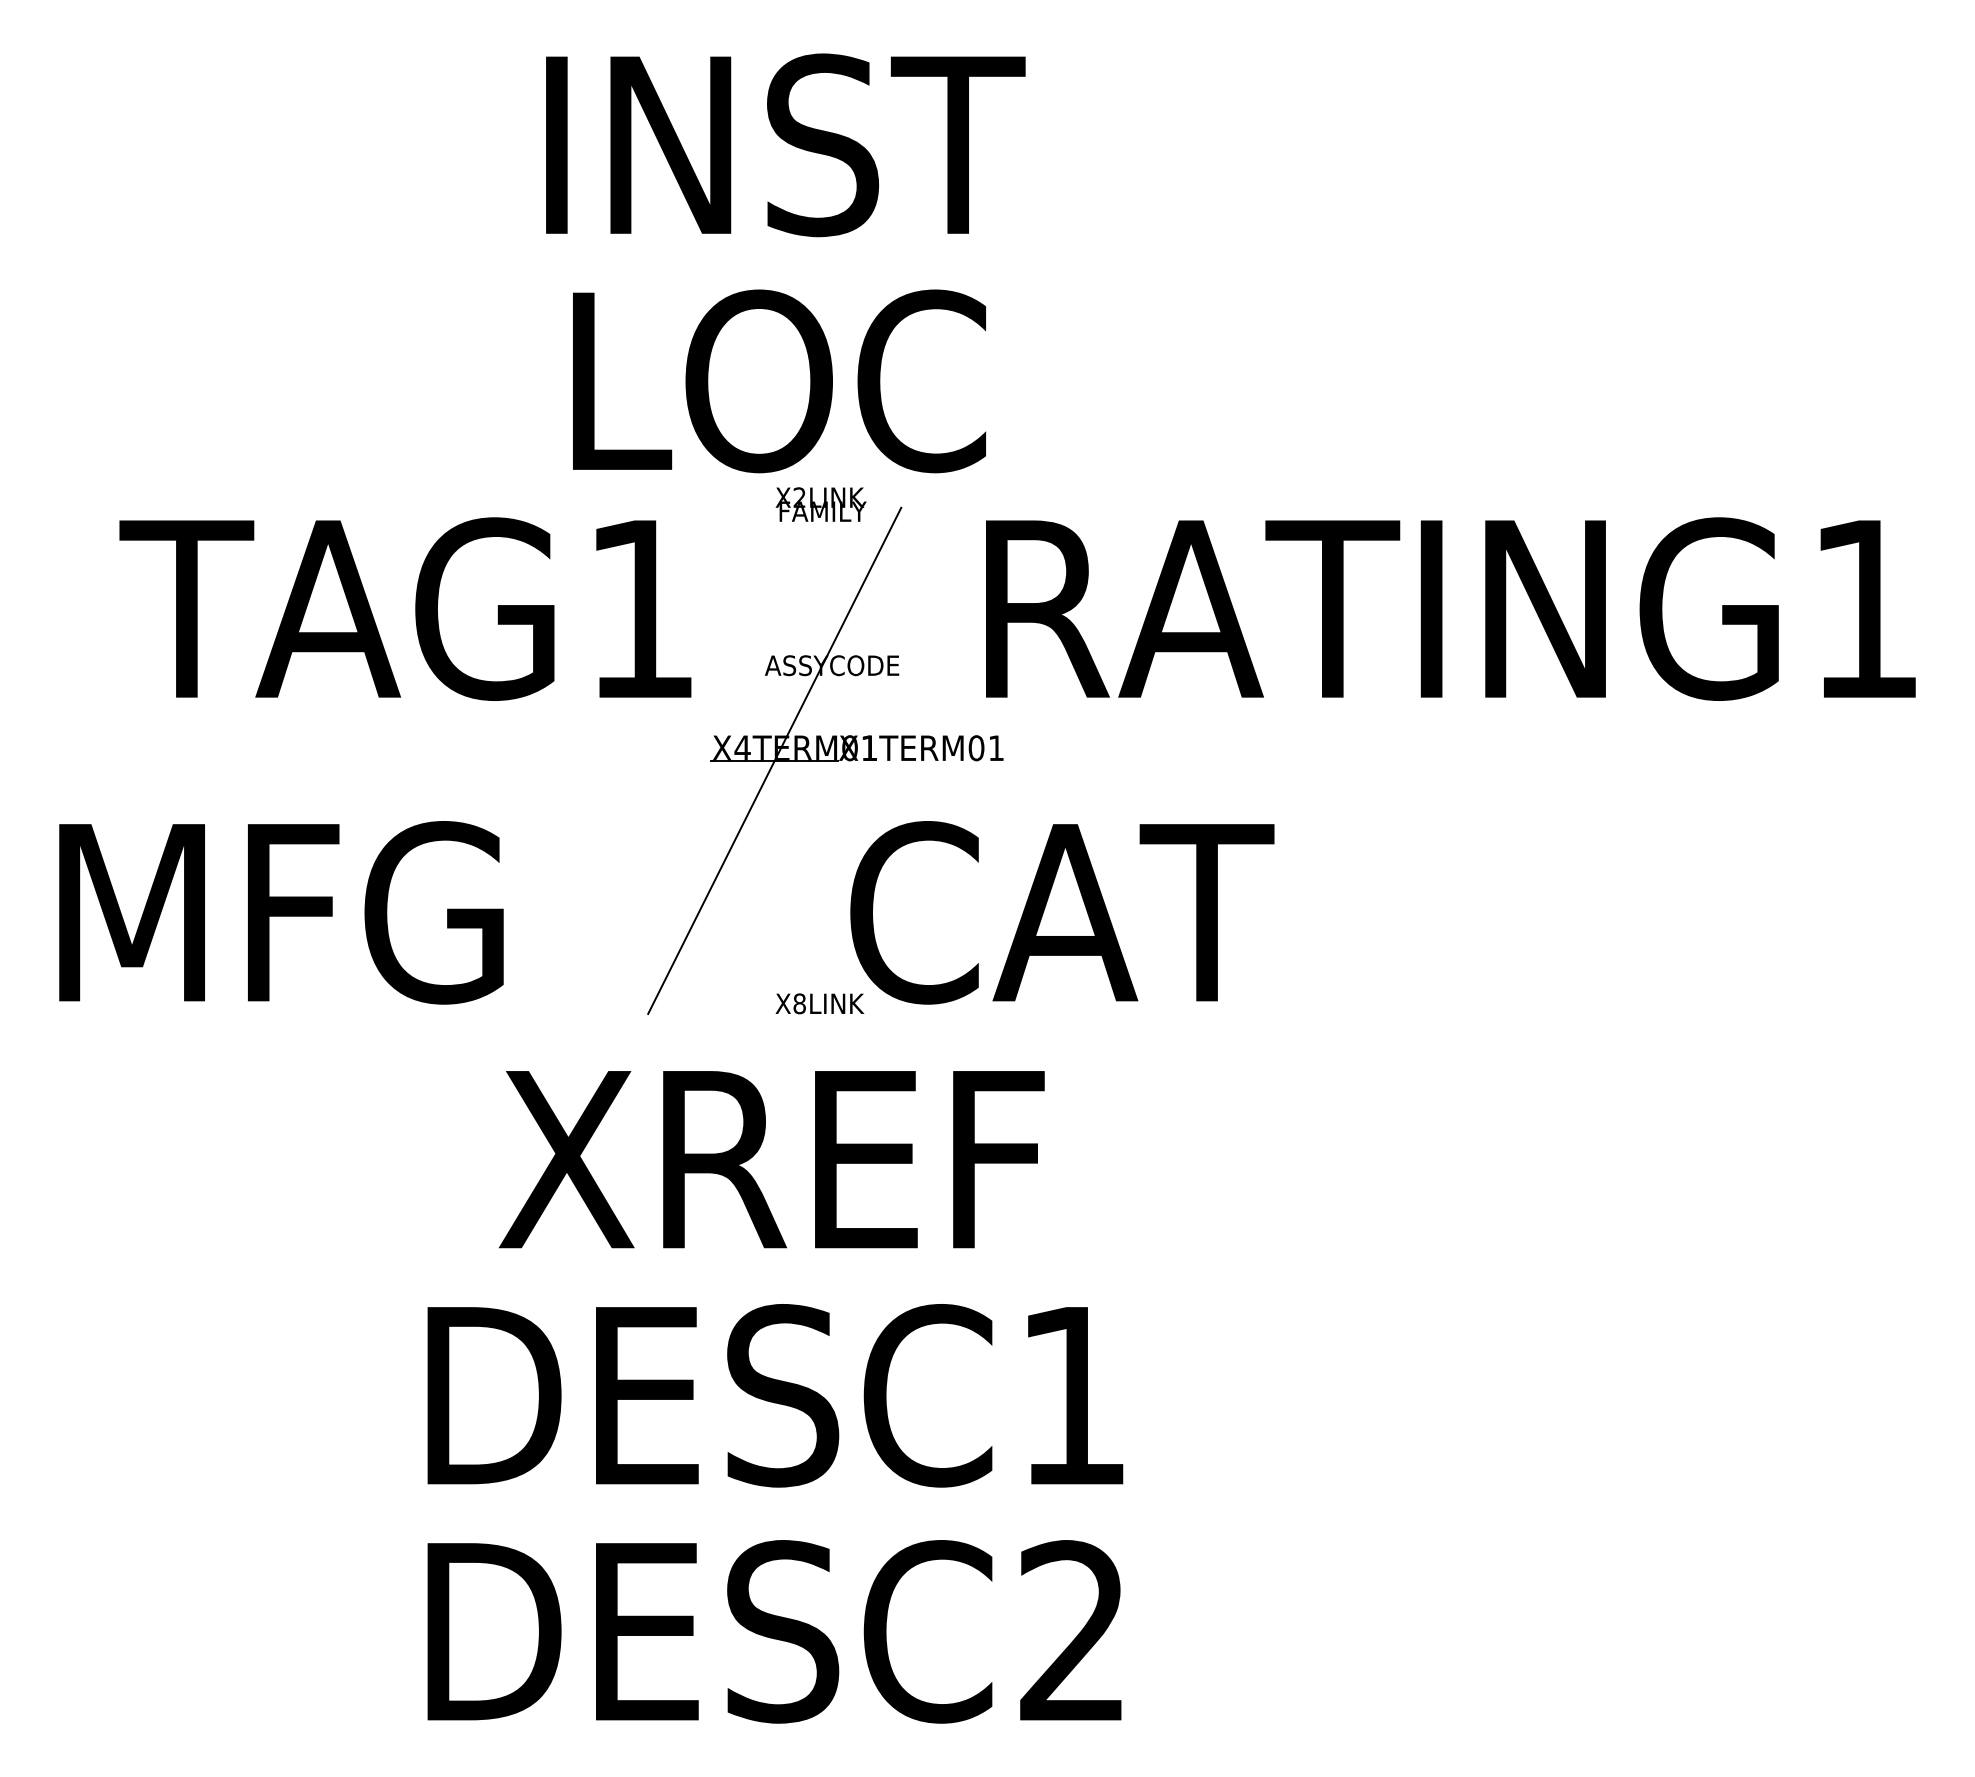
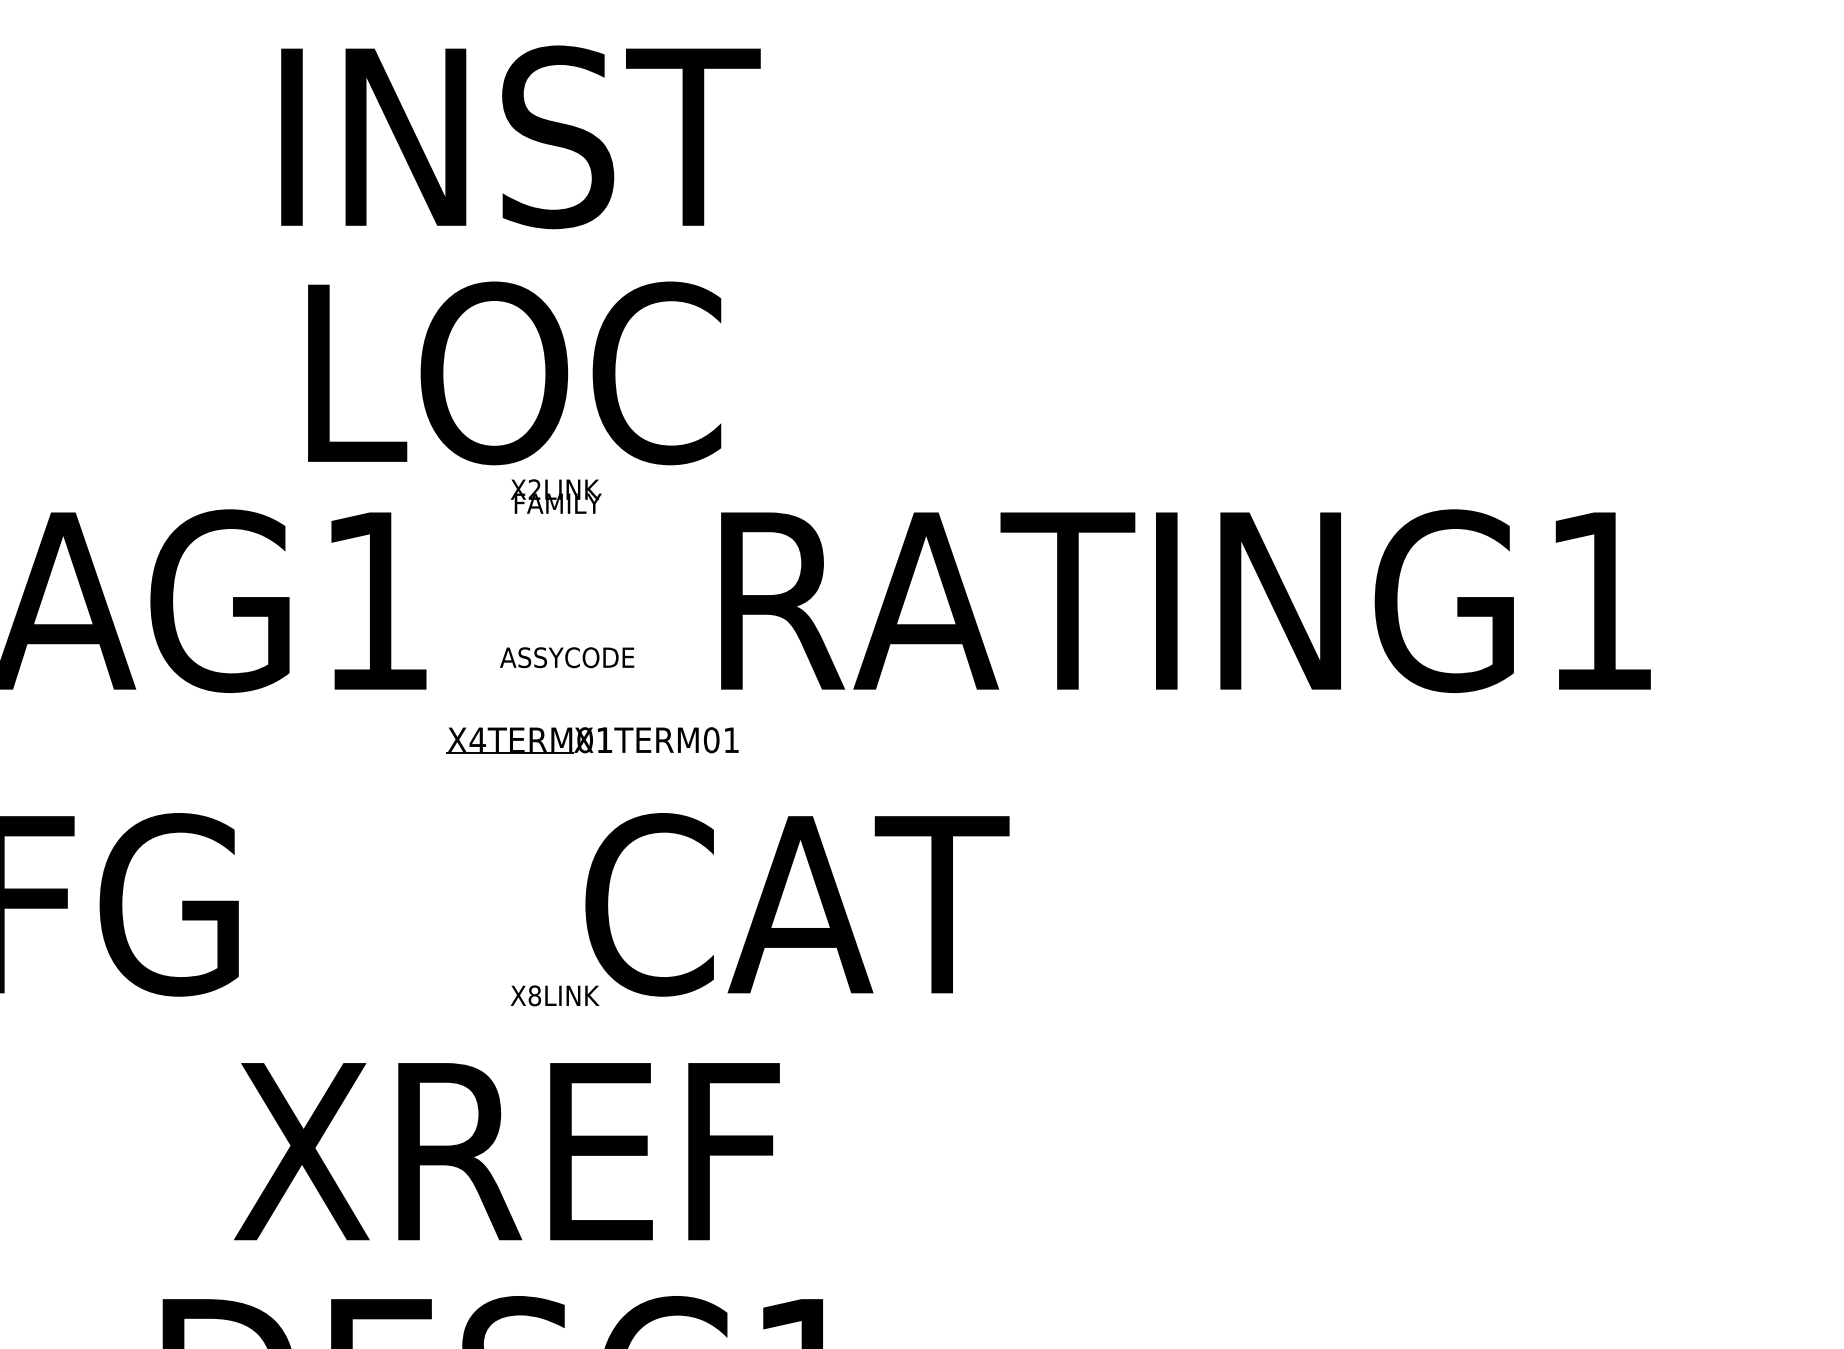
line: (774, 760) -> (509, 752), removed

